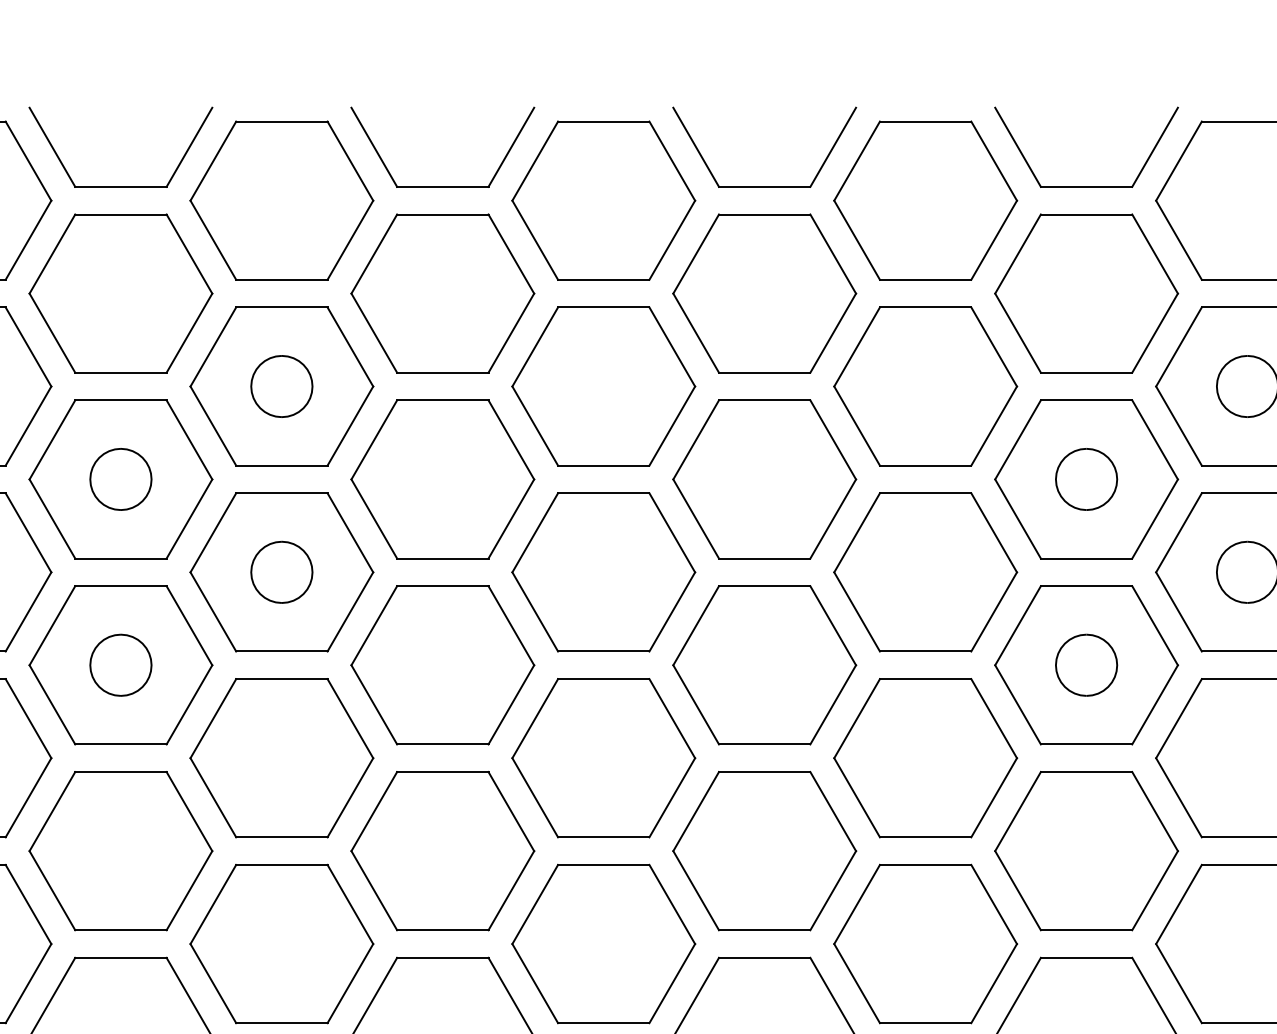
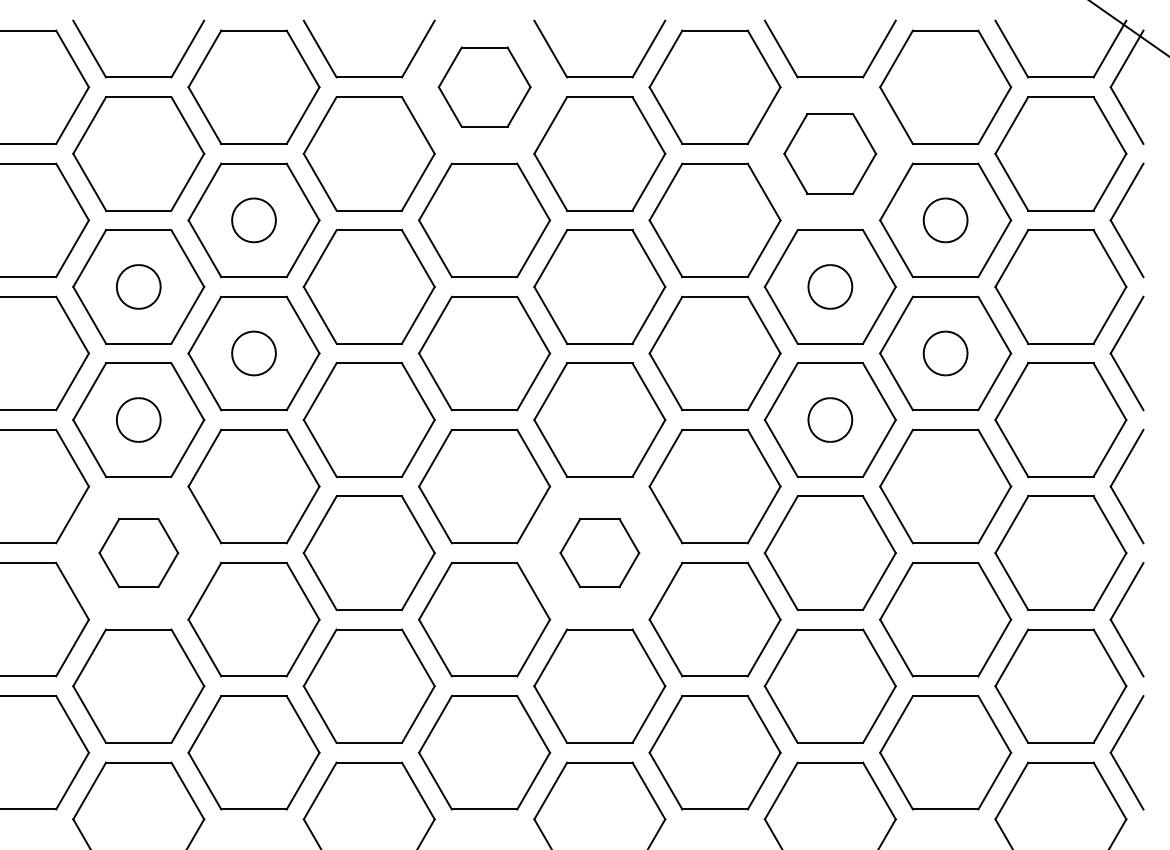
part: (603, 199) -> (484, 86), size x0.7
part: (1085, 293) -> (829, 153), size x0.7
part: (120, 850) -> (138, 552), size x0.6
part: (764, 850) -> (599, 552), size x0.6

